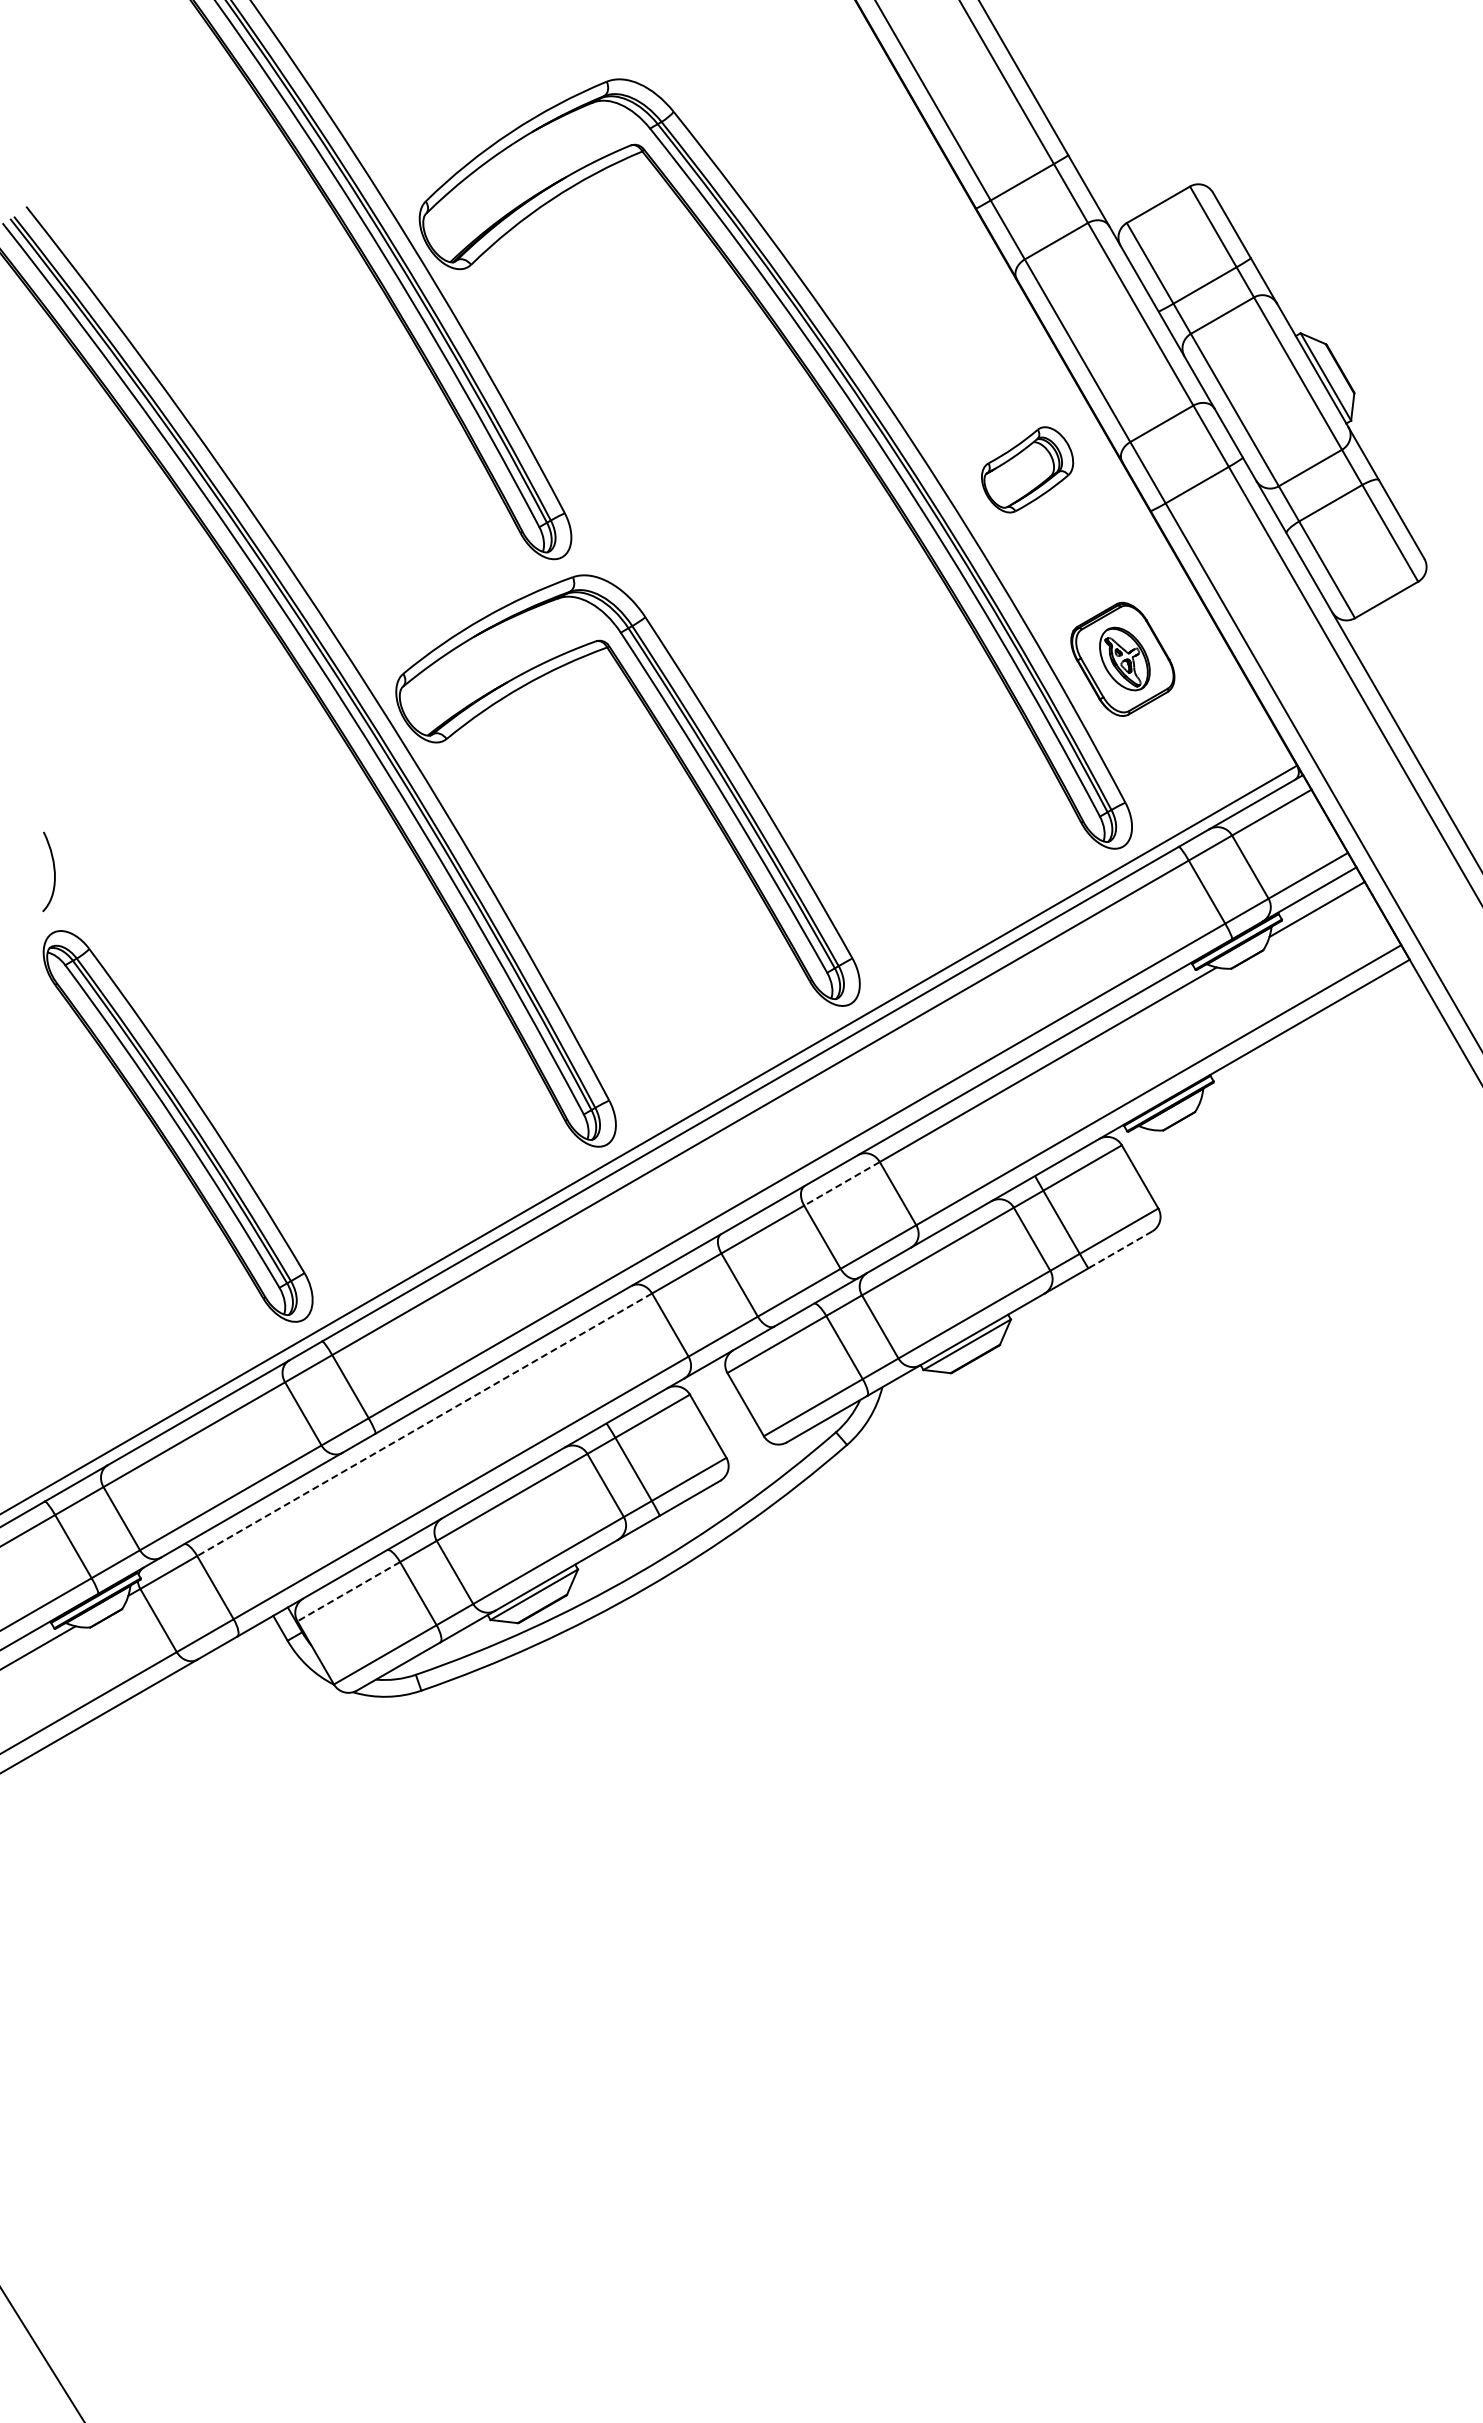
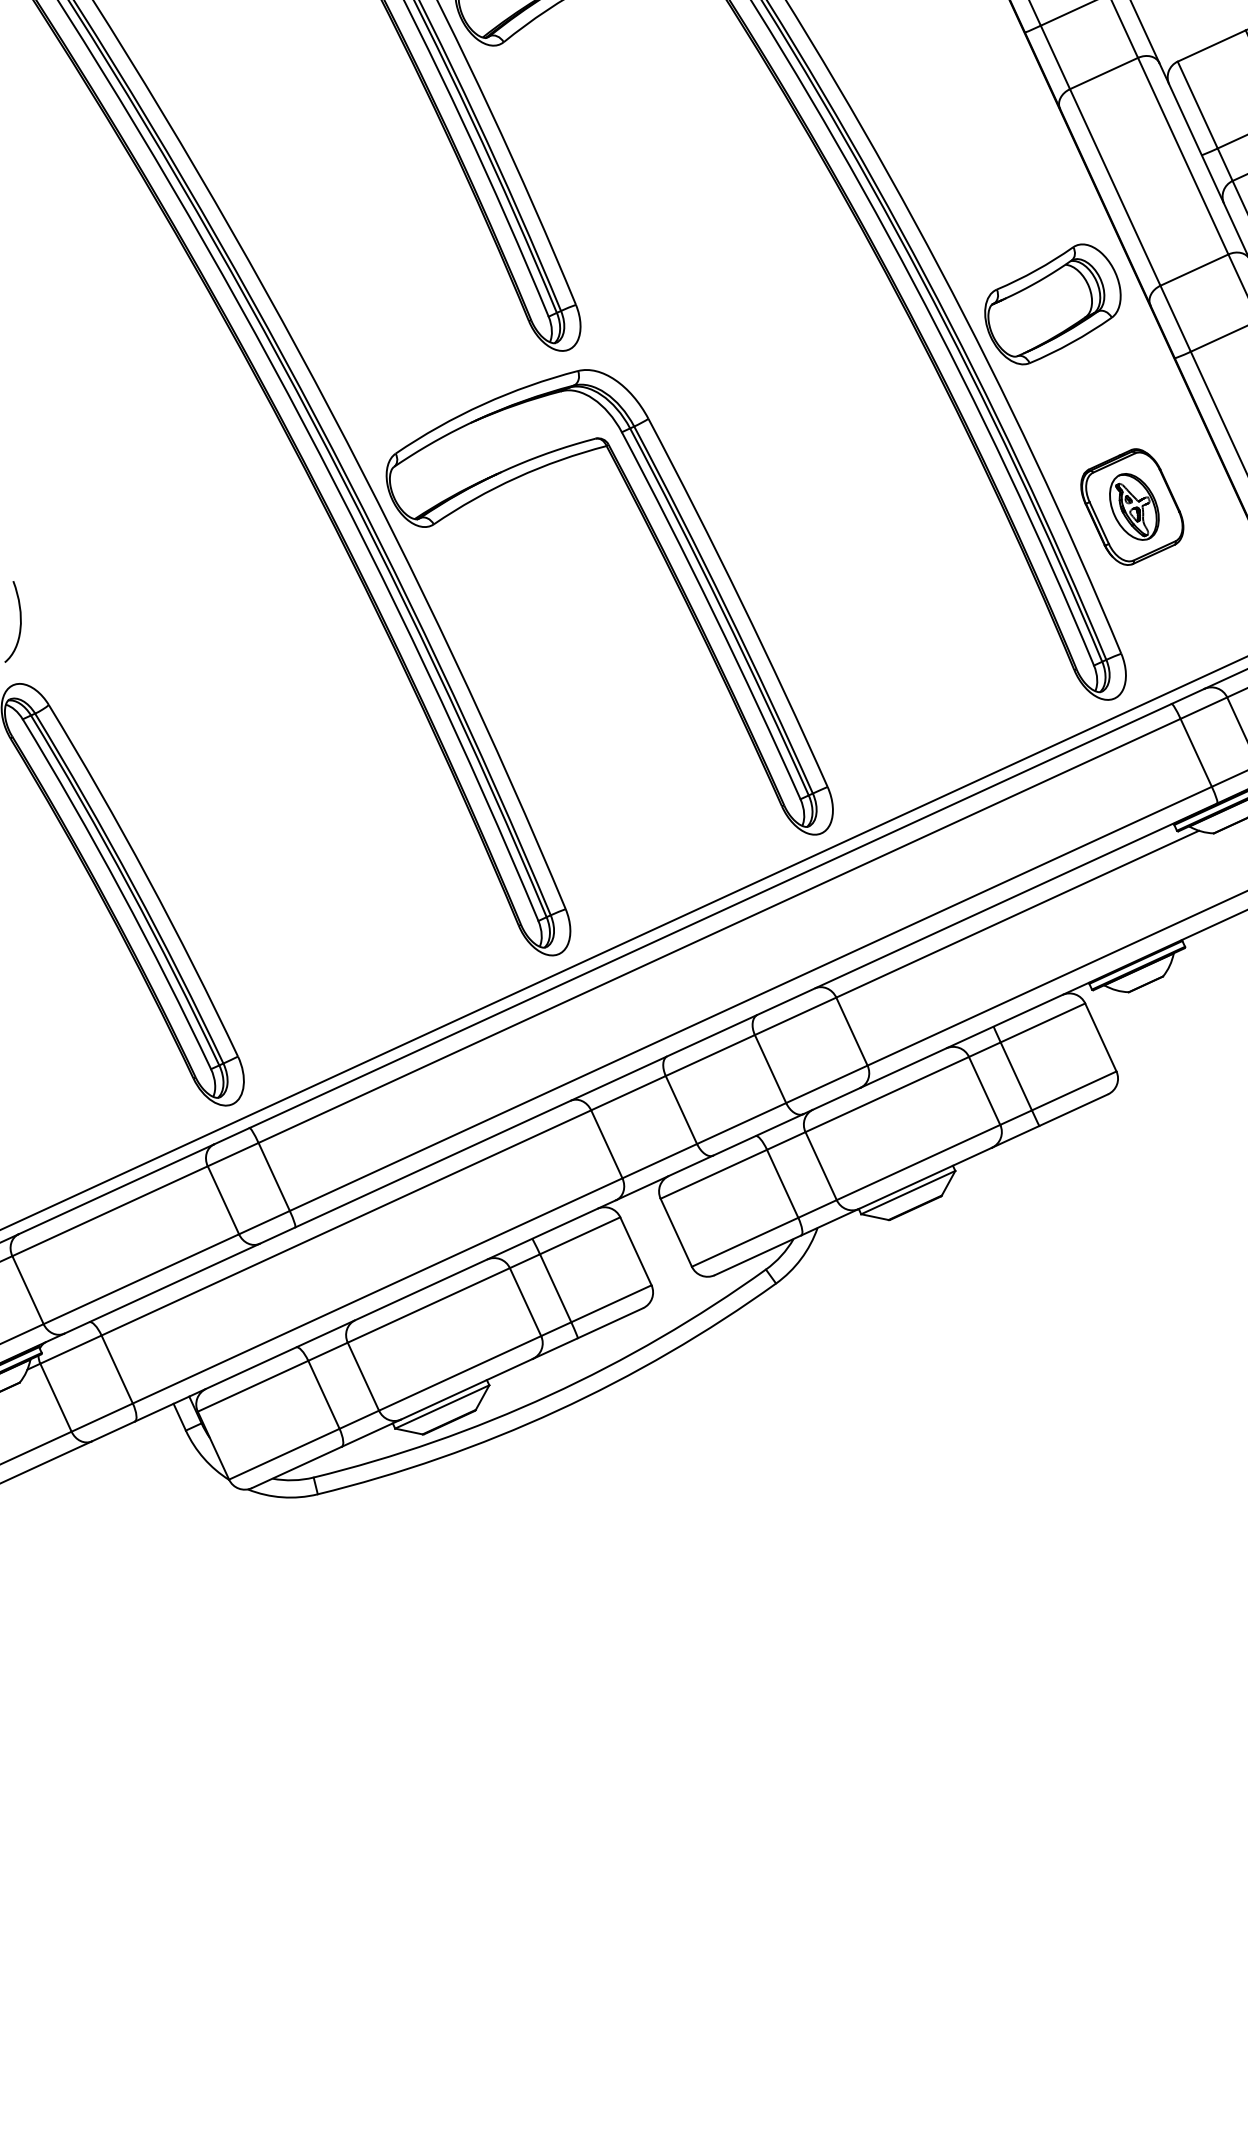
part: (1027, 469) -> (1052, 304), size x1.43
line: (842, 1183) -> (796, 1016), dashed -> solid
line: (1120, 1249) -> (1073, 1109), dashed -> solid
line: (424, 1424) -> (346, 1222), dashed -> solid
line: (348, 1591) -> (252, 1386), dashed -> solid

